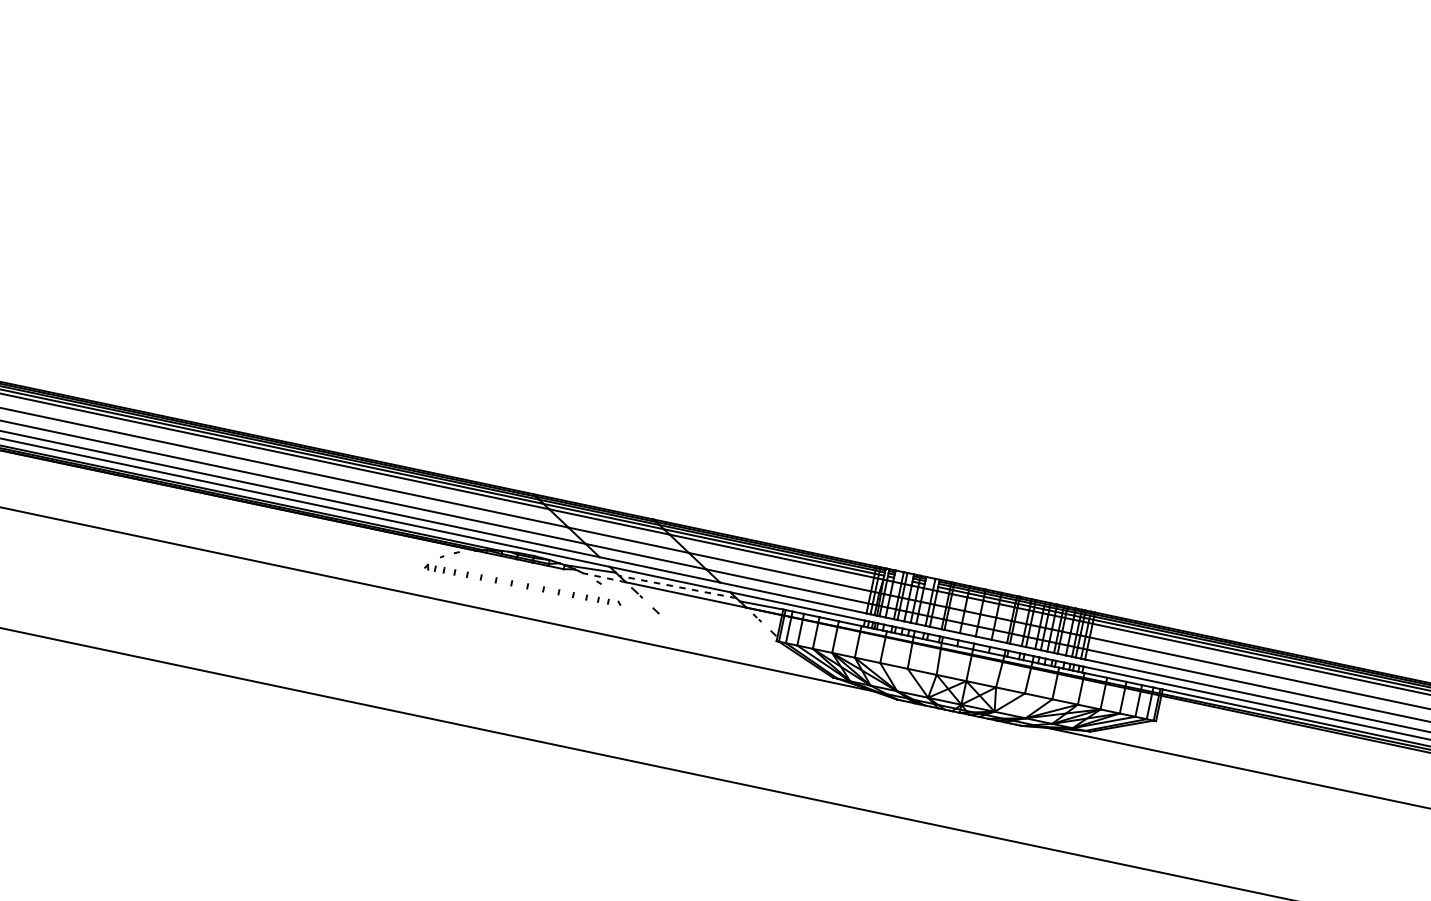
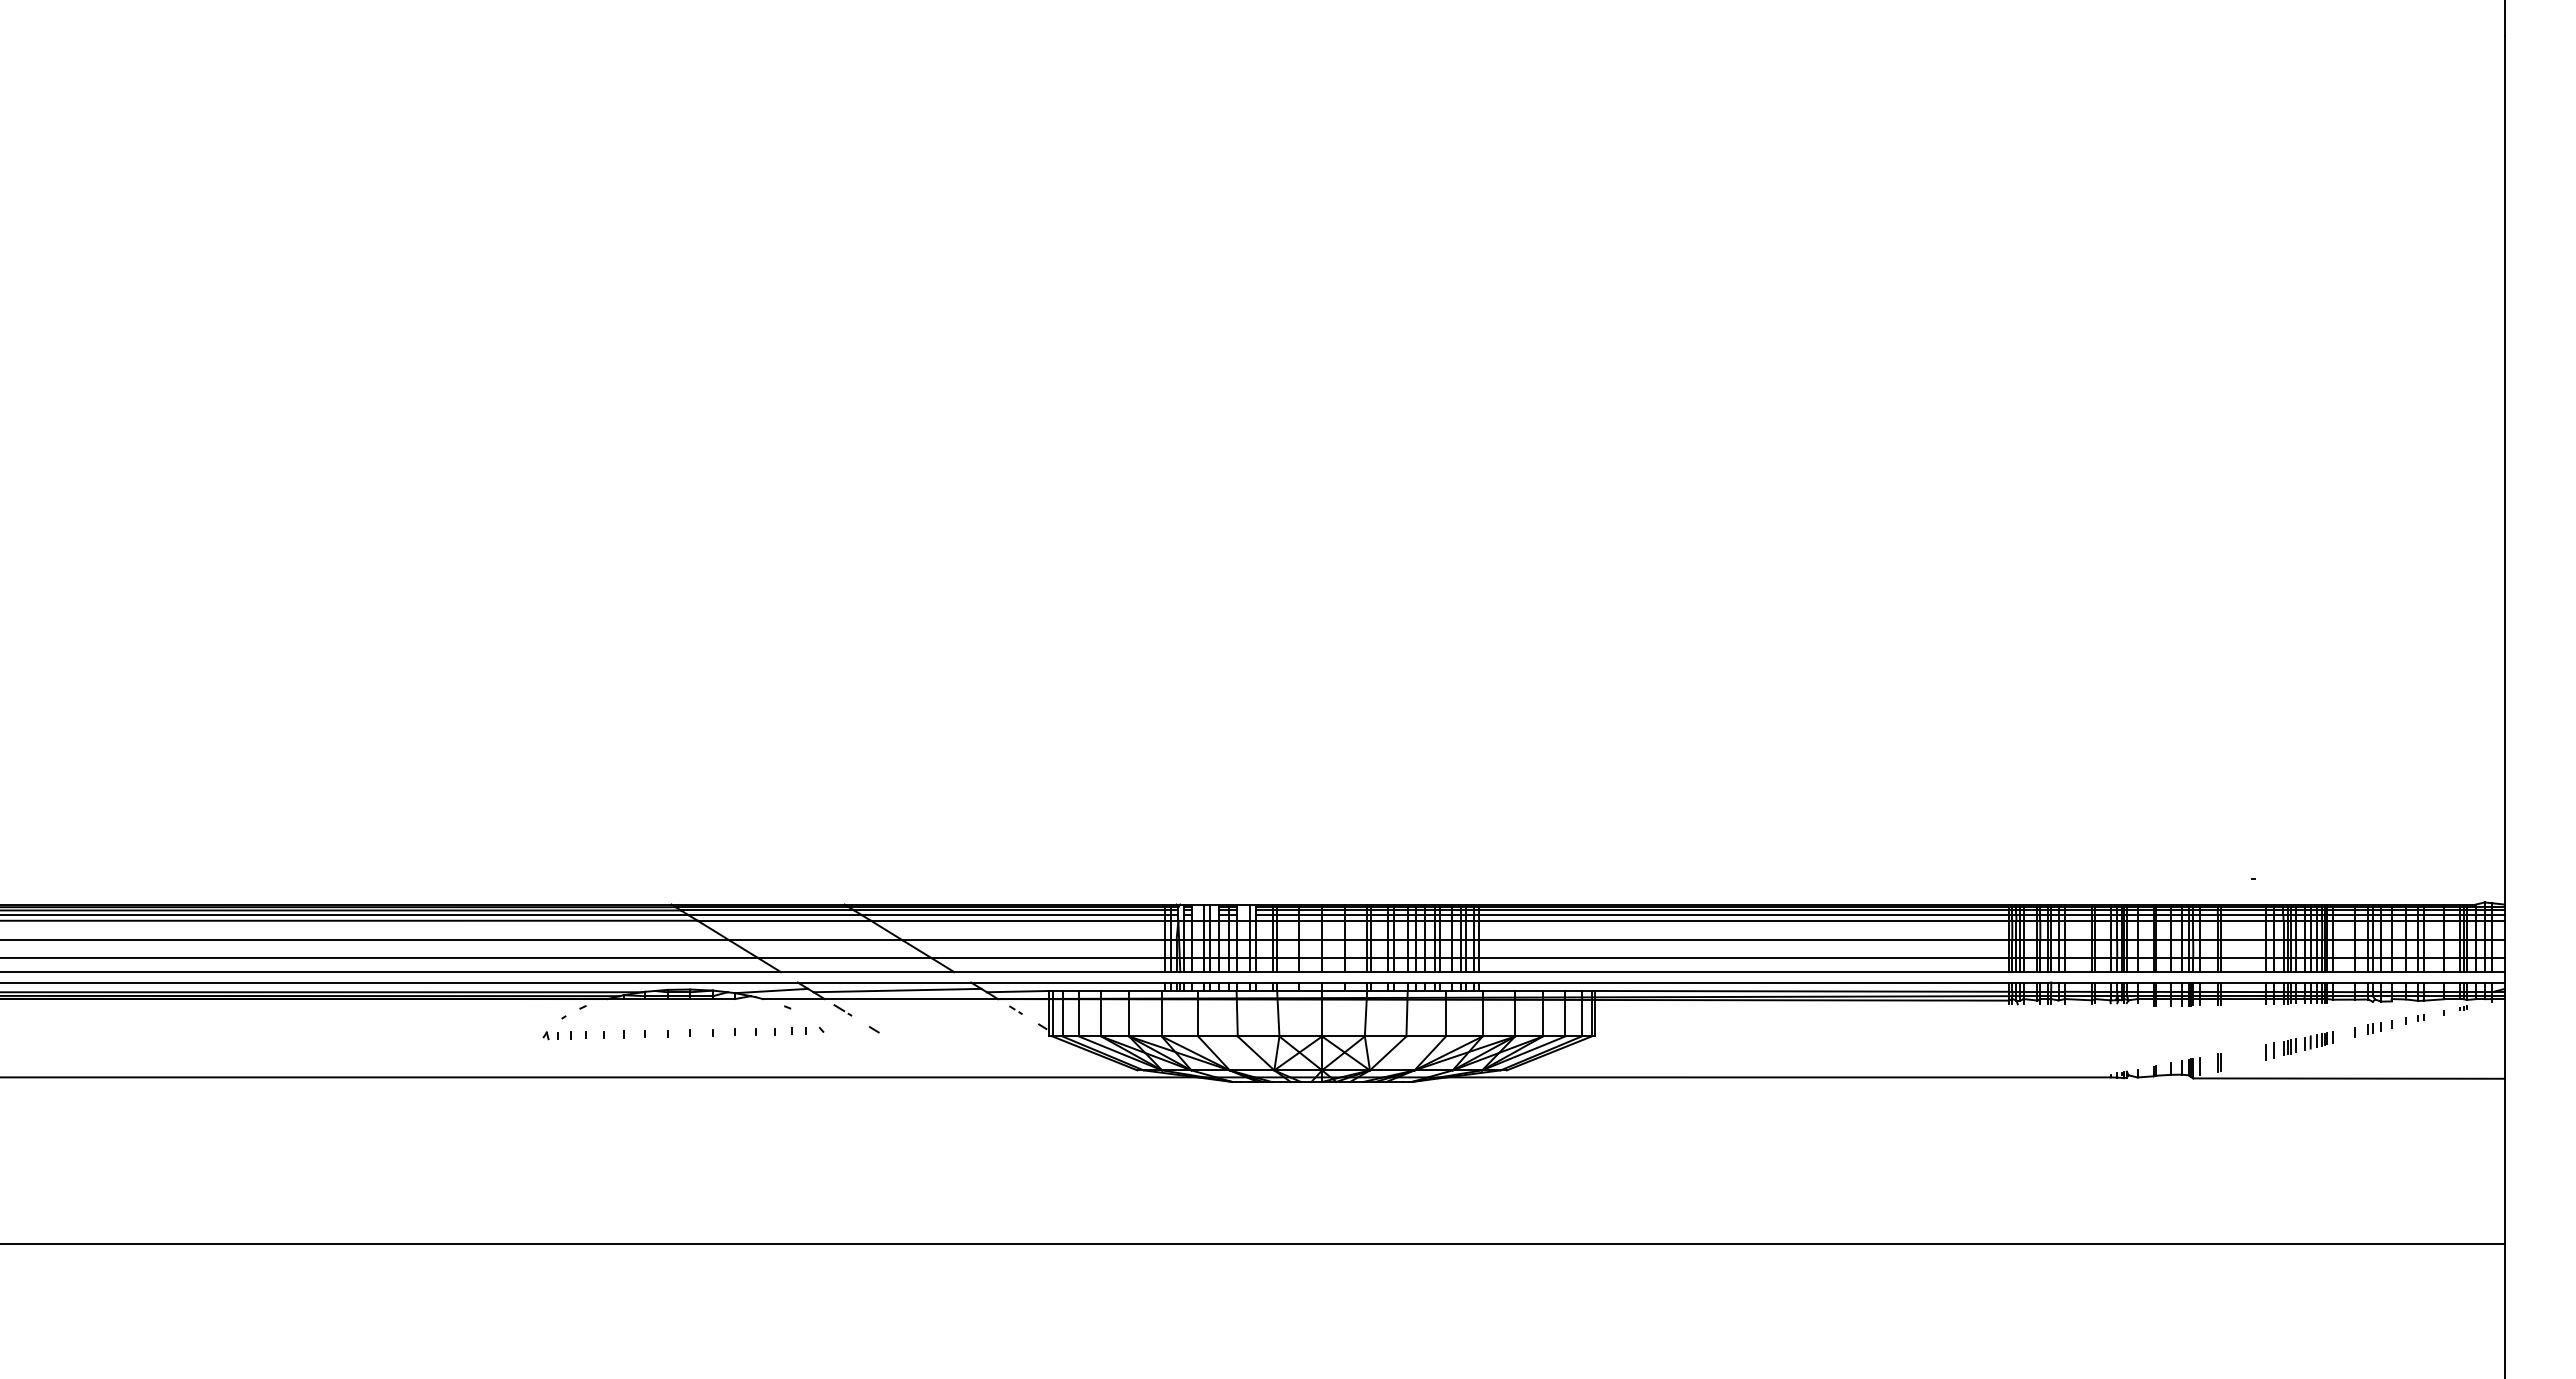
line: (604, 578) -> (793, 999), dashed -> solid
line: (677, 587) -> (897, 990), dashed -> solid

